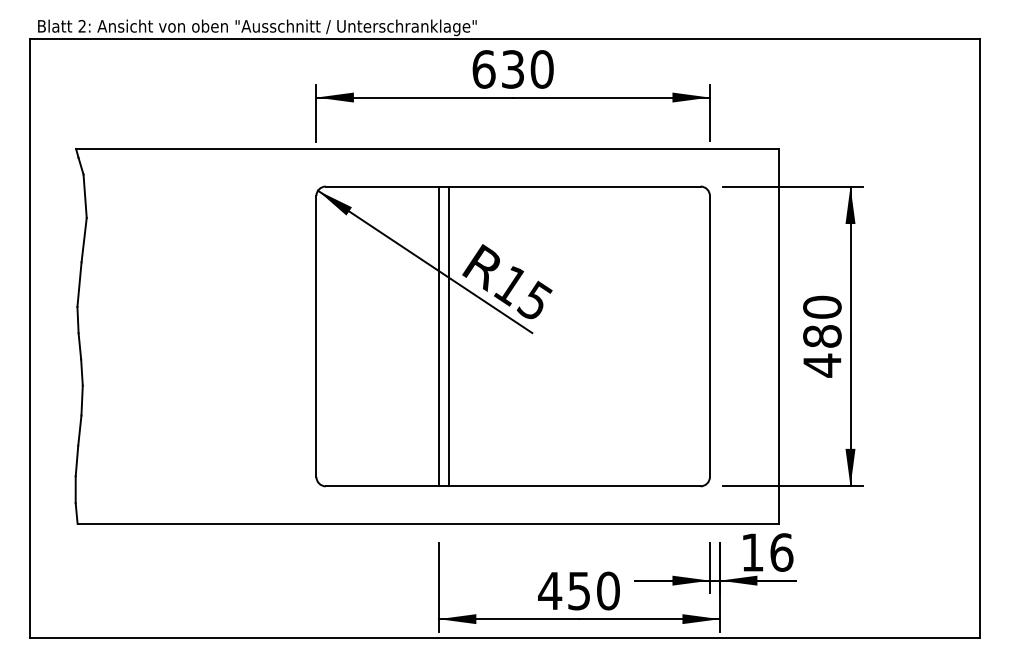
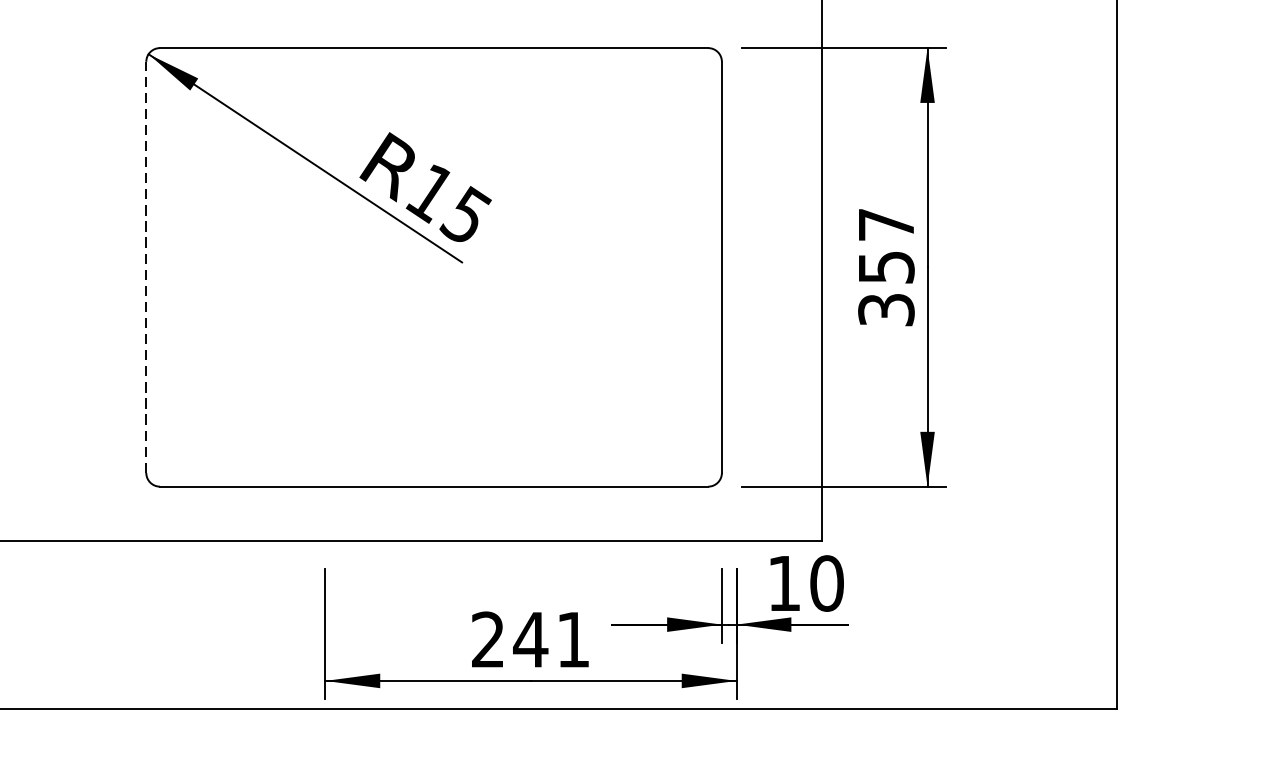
line: (316, 336) -> (146, 267), solid -> dashed
line: (438, 336) -> (324, 267), removed
line: (448, 336) -> (339, 267), removed
text: (822, 336) -> (886, 267), 480 -> 357
text: (781, 552) -> (826, 583), 16 -> 10
text: (578, 590) -> (529, 639), 450 -> 241

